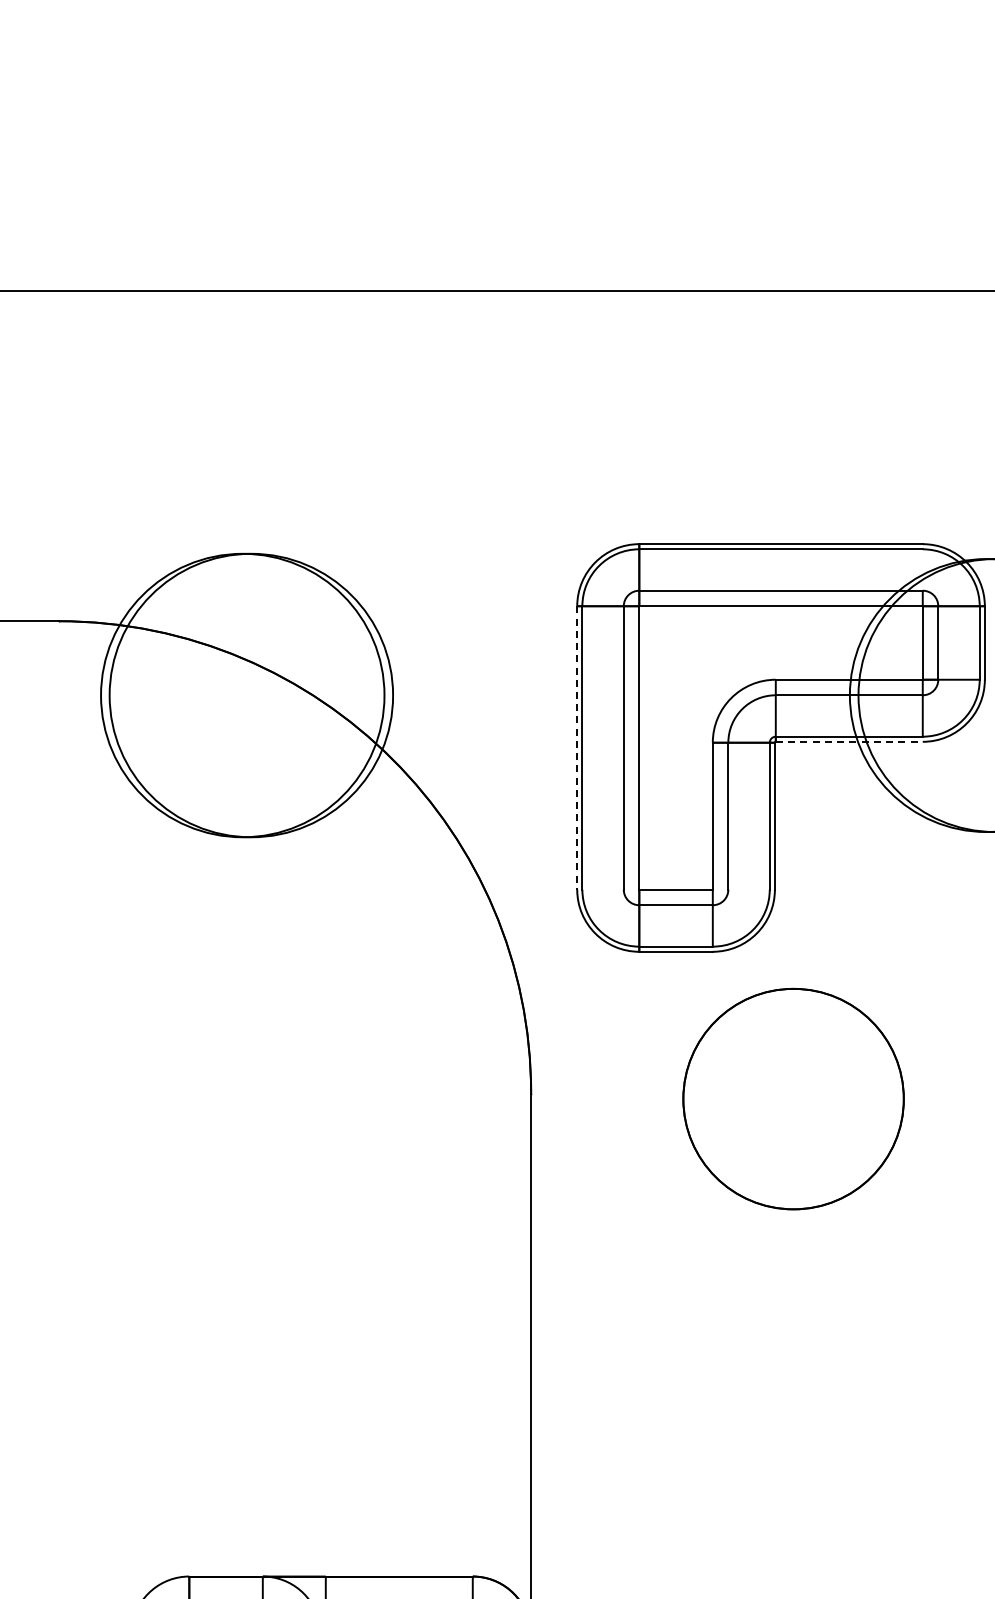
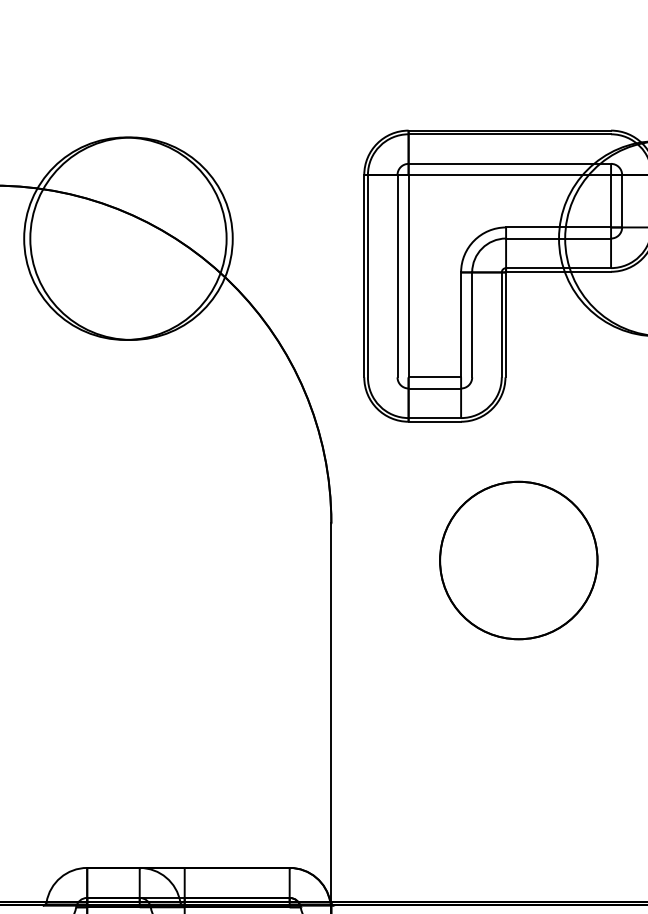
line: (849, 741) -> (558, 271), dashed -> solid
line: (577, 747) -> (364, 275), dashed -> solid
part: (793, 1098) -> (518, 560), moved

